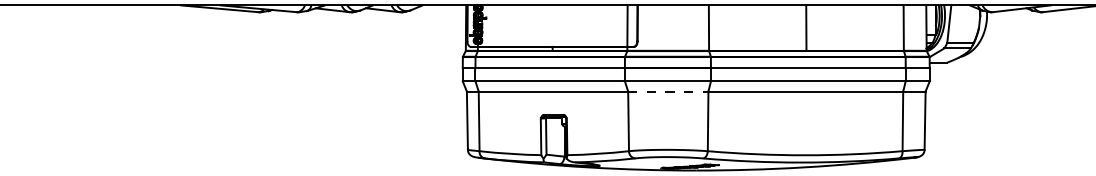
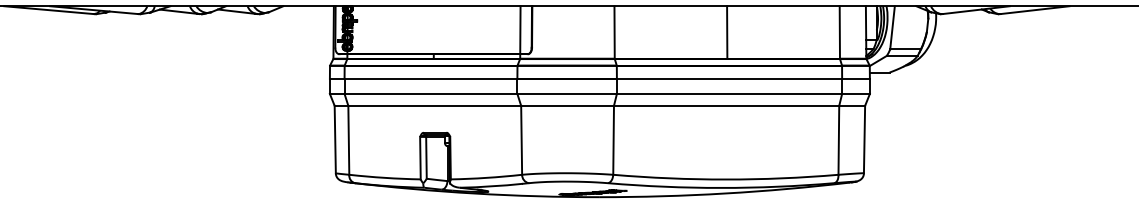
line: (668, 91) -> (567, 105), dashed -> solid

